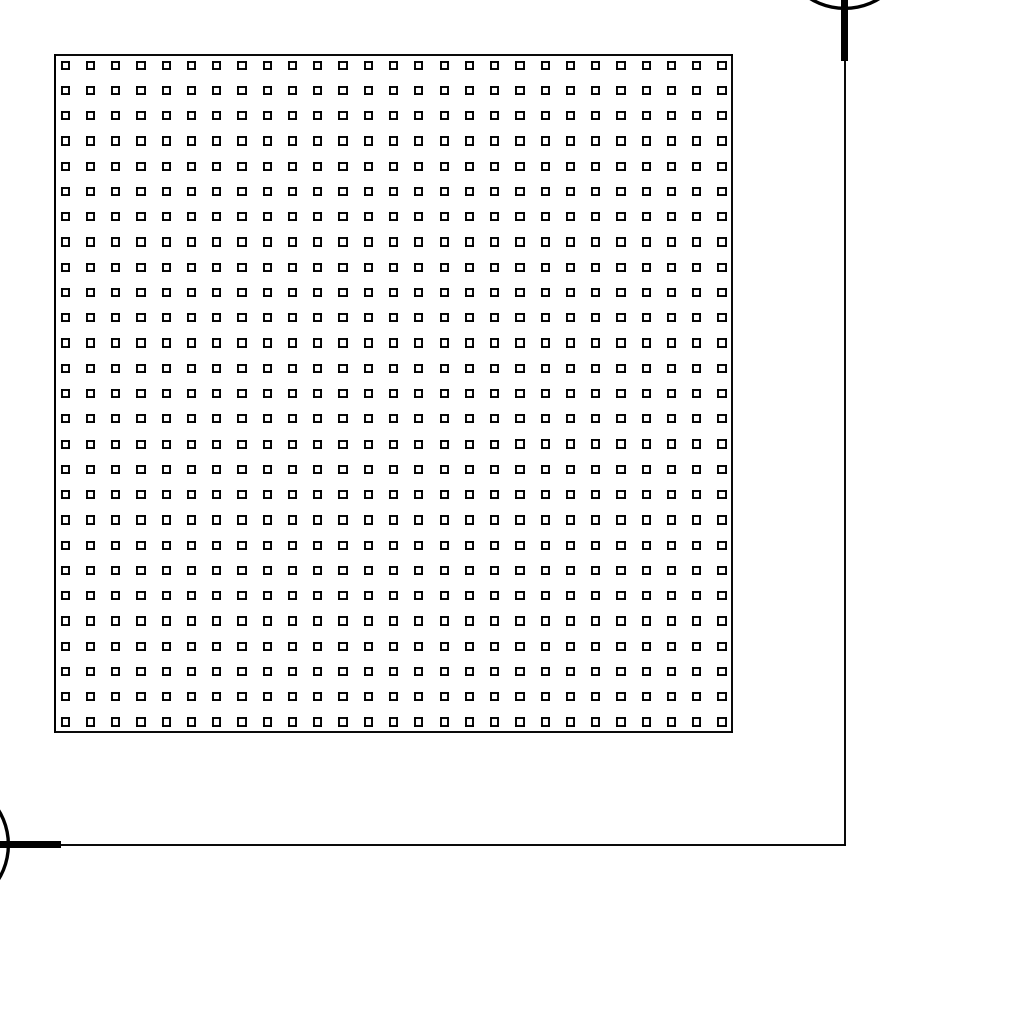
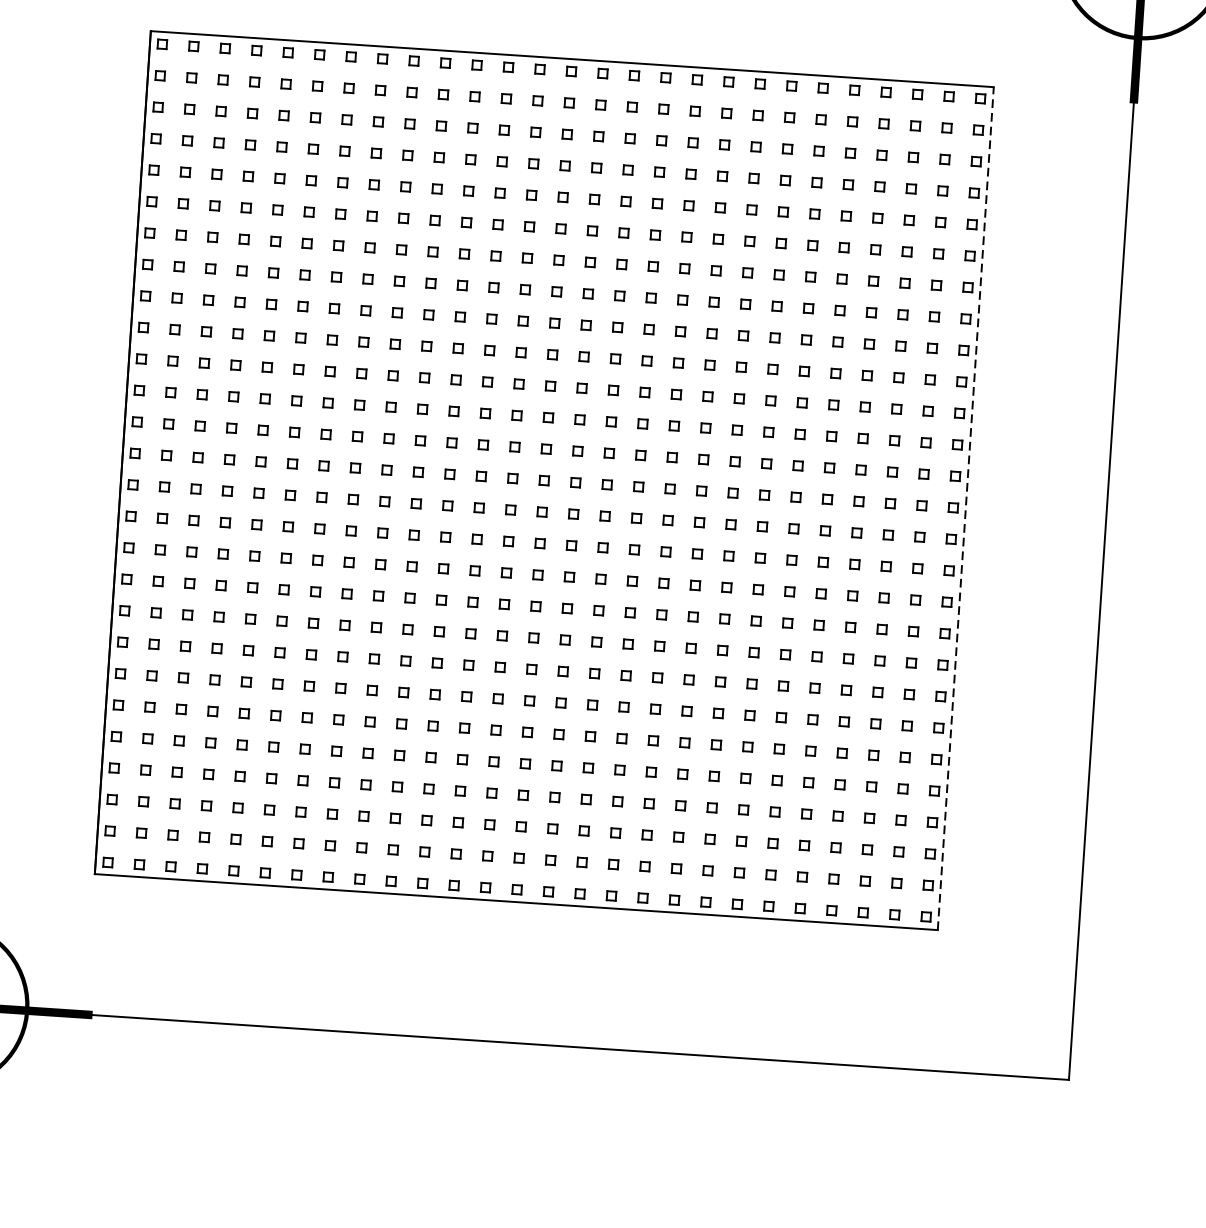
line: (731, 393) -> (965, 508), solid -> dashed

